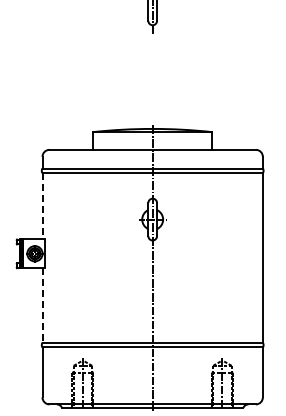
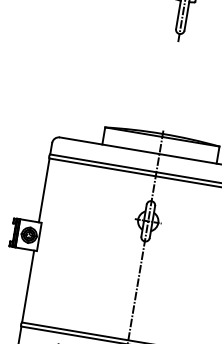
line: (42, 206) -> (44, 190), dashed -> solid
line: (42, 306) -> (28, 287), dashed -> solid

